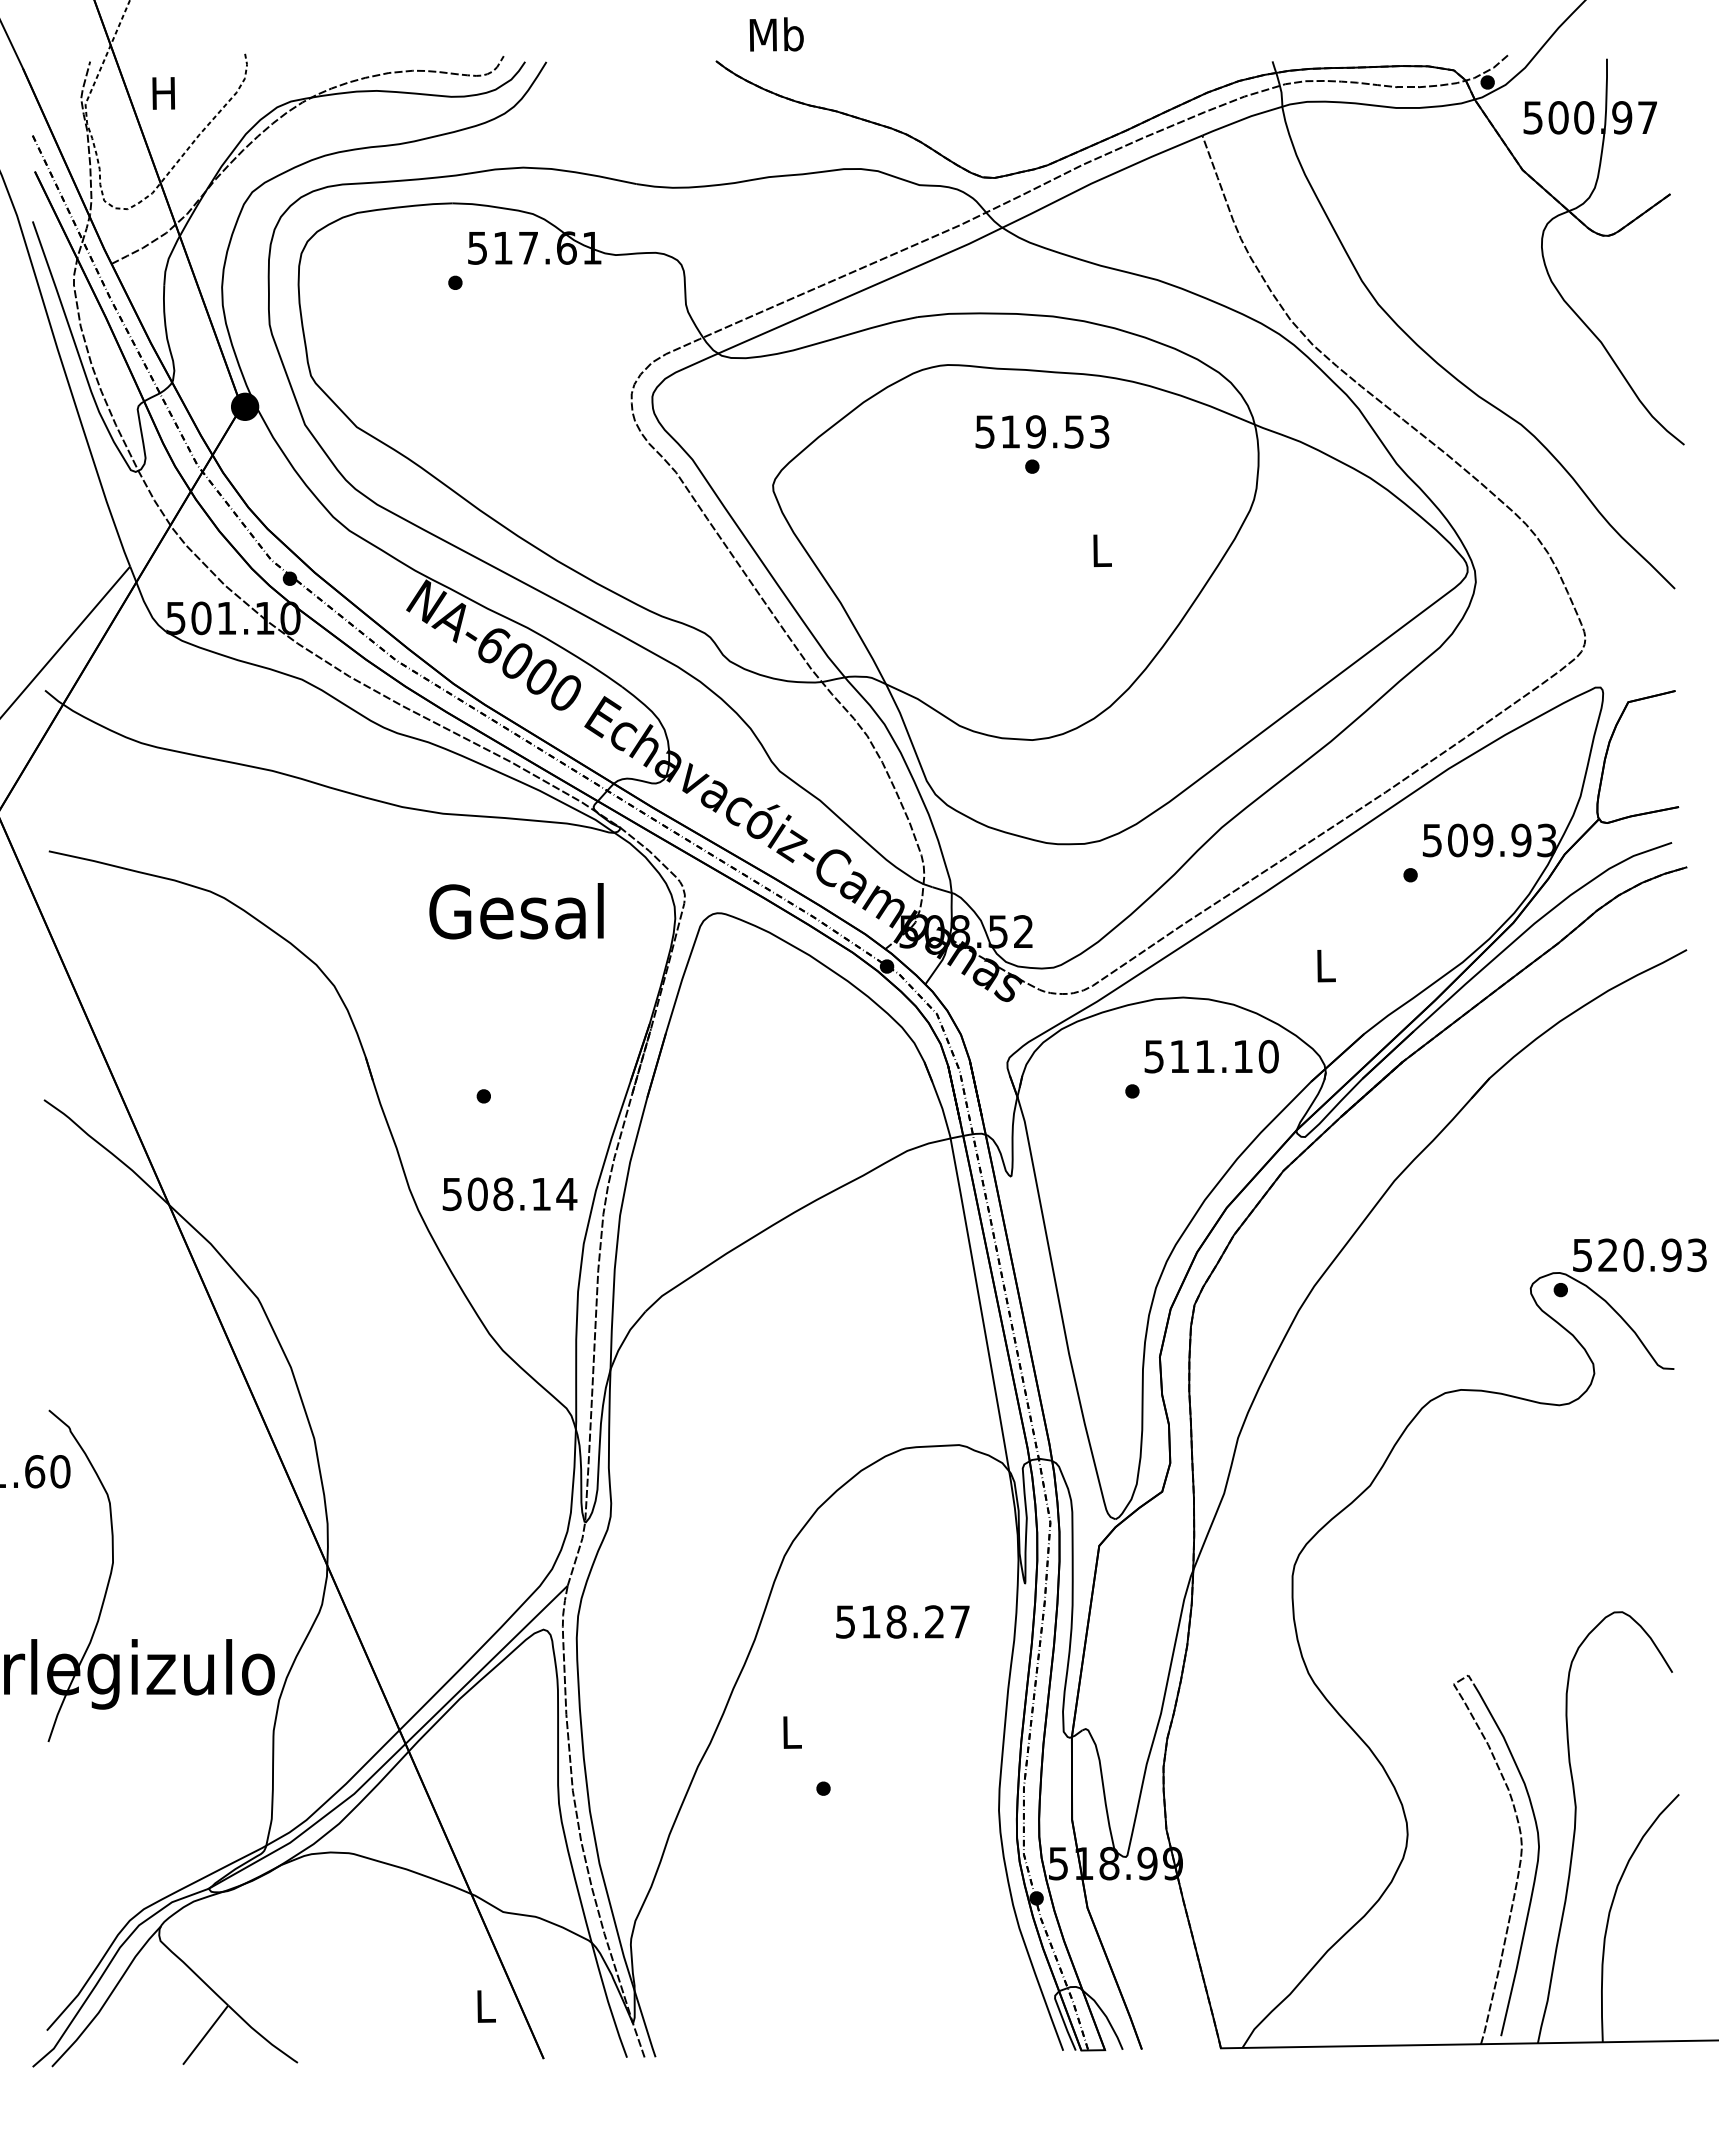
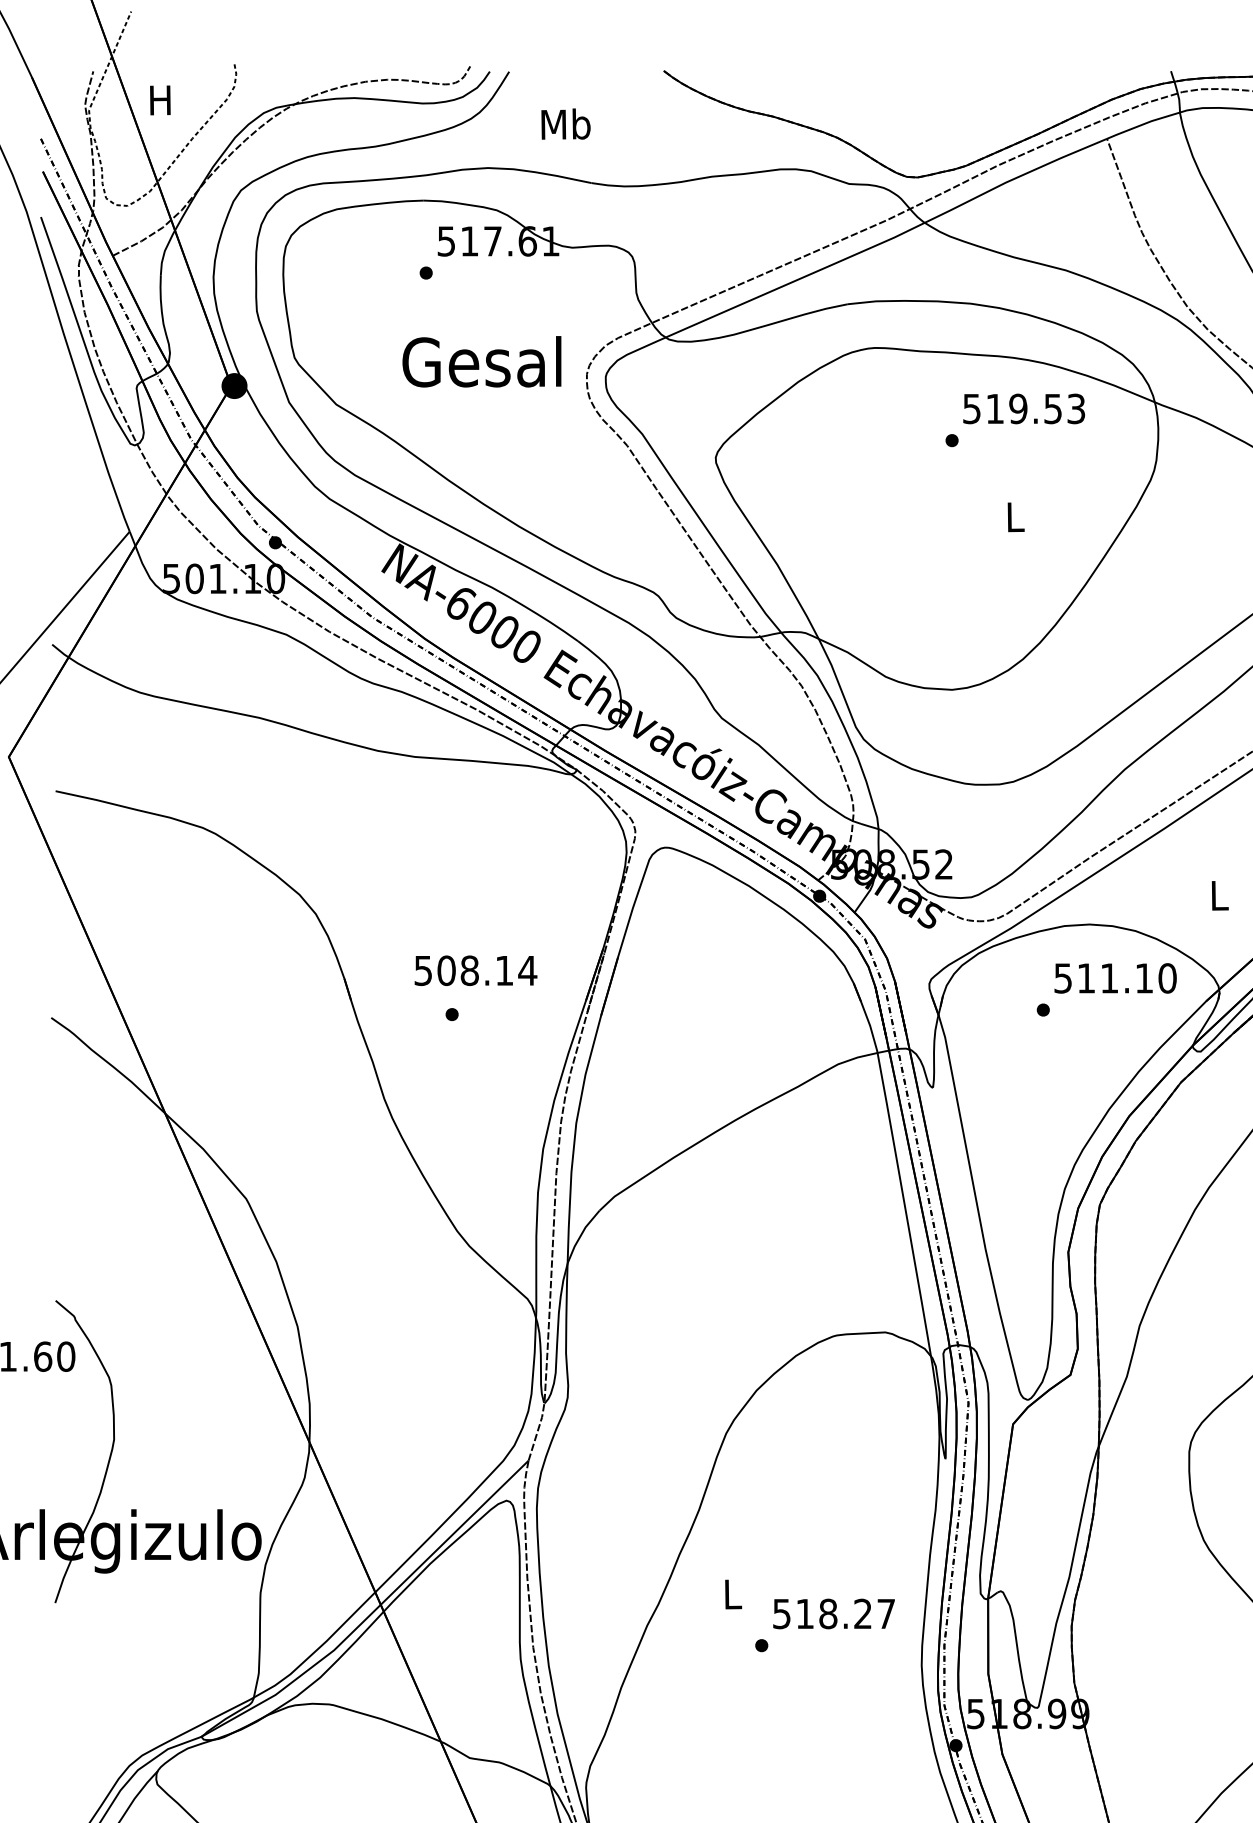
text: (776, 34) -> (565, 124), moved
text: (1042, 431) -> (1024, 408), moved
text: (516, 911) -> (481, 362), moved
text: (509, 1194) -> (475, 970), moved
text: (902, 1621) -> (833, 1613), moved

